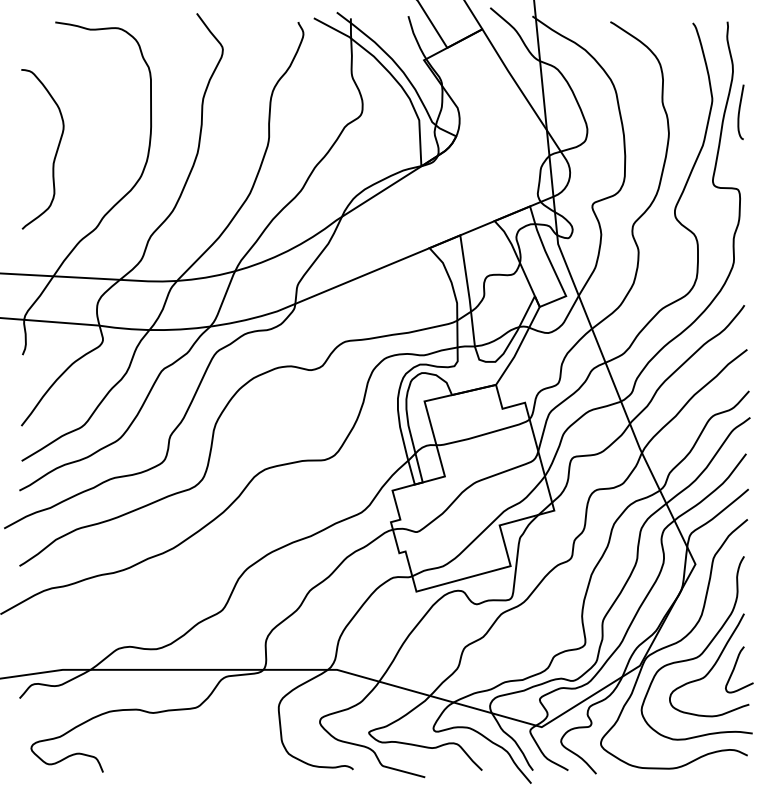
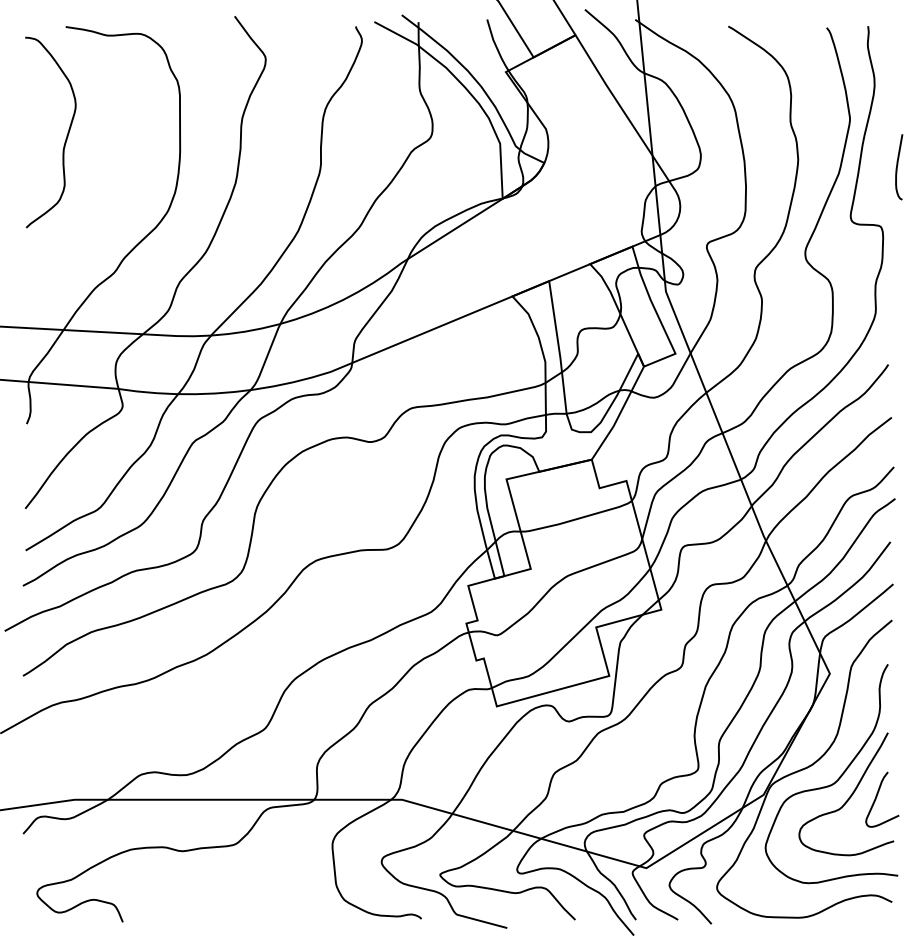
curve: (739, 112) -> (897, 167), moved
curve: (55, 154) -> (65, 138), moved

